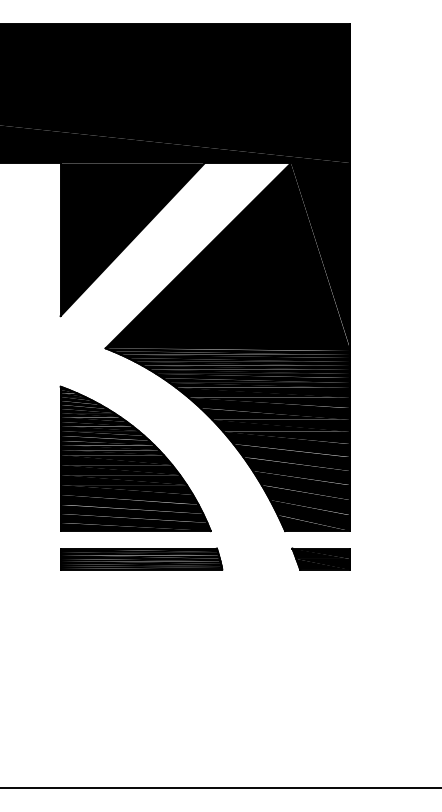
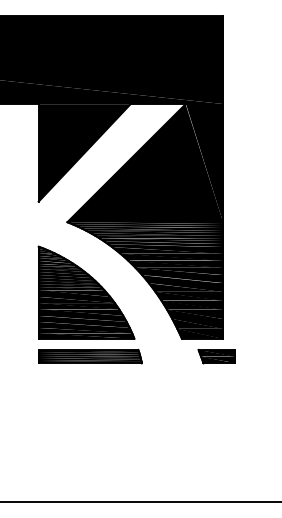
part: (320, 558) -> (216, 356), moved

